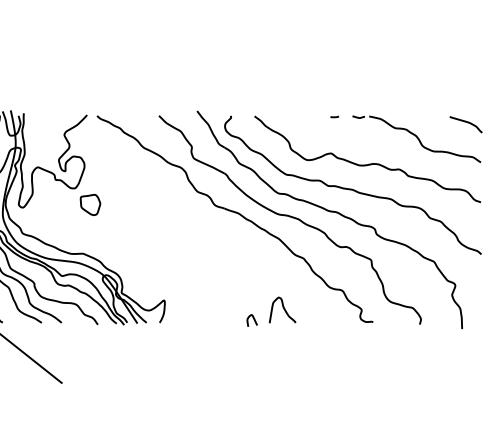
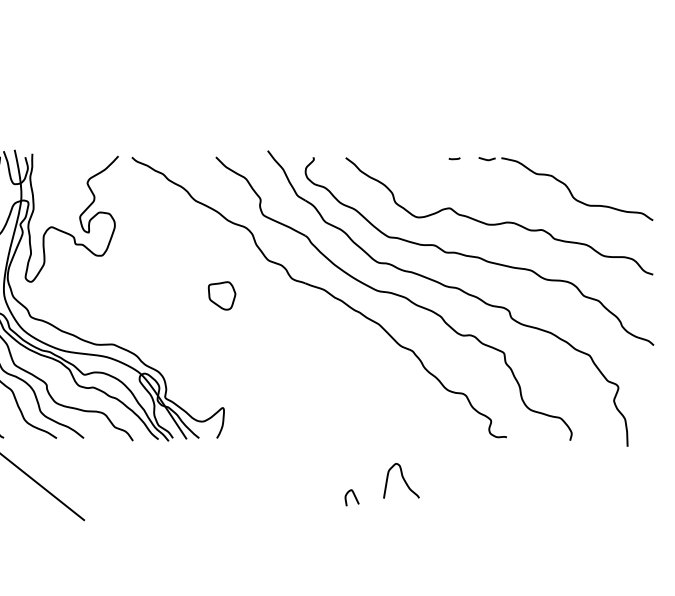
curve: (465, 122) -> (632, 166), removed
part: (90, 204) -> (222, 295), moved
curve: (283, 309) -> (402, 479), moved
curve: (253, 320) -> (353, 497), moved

